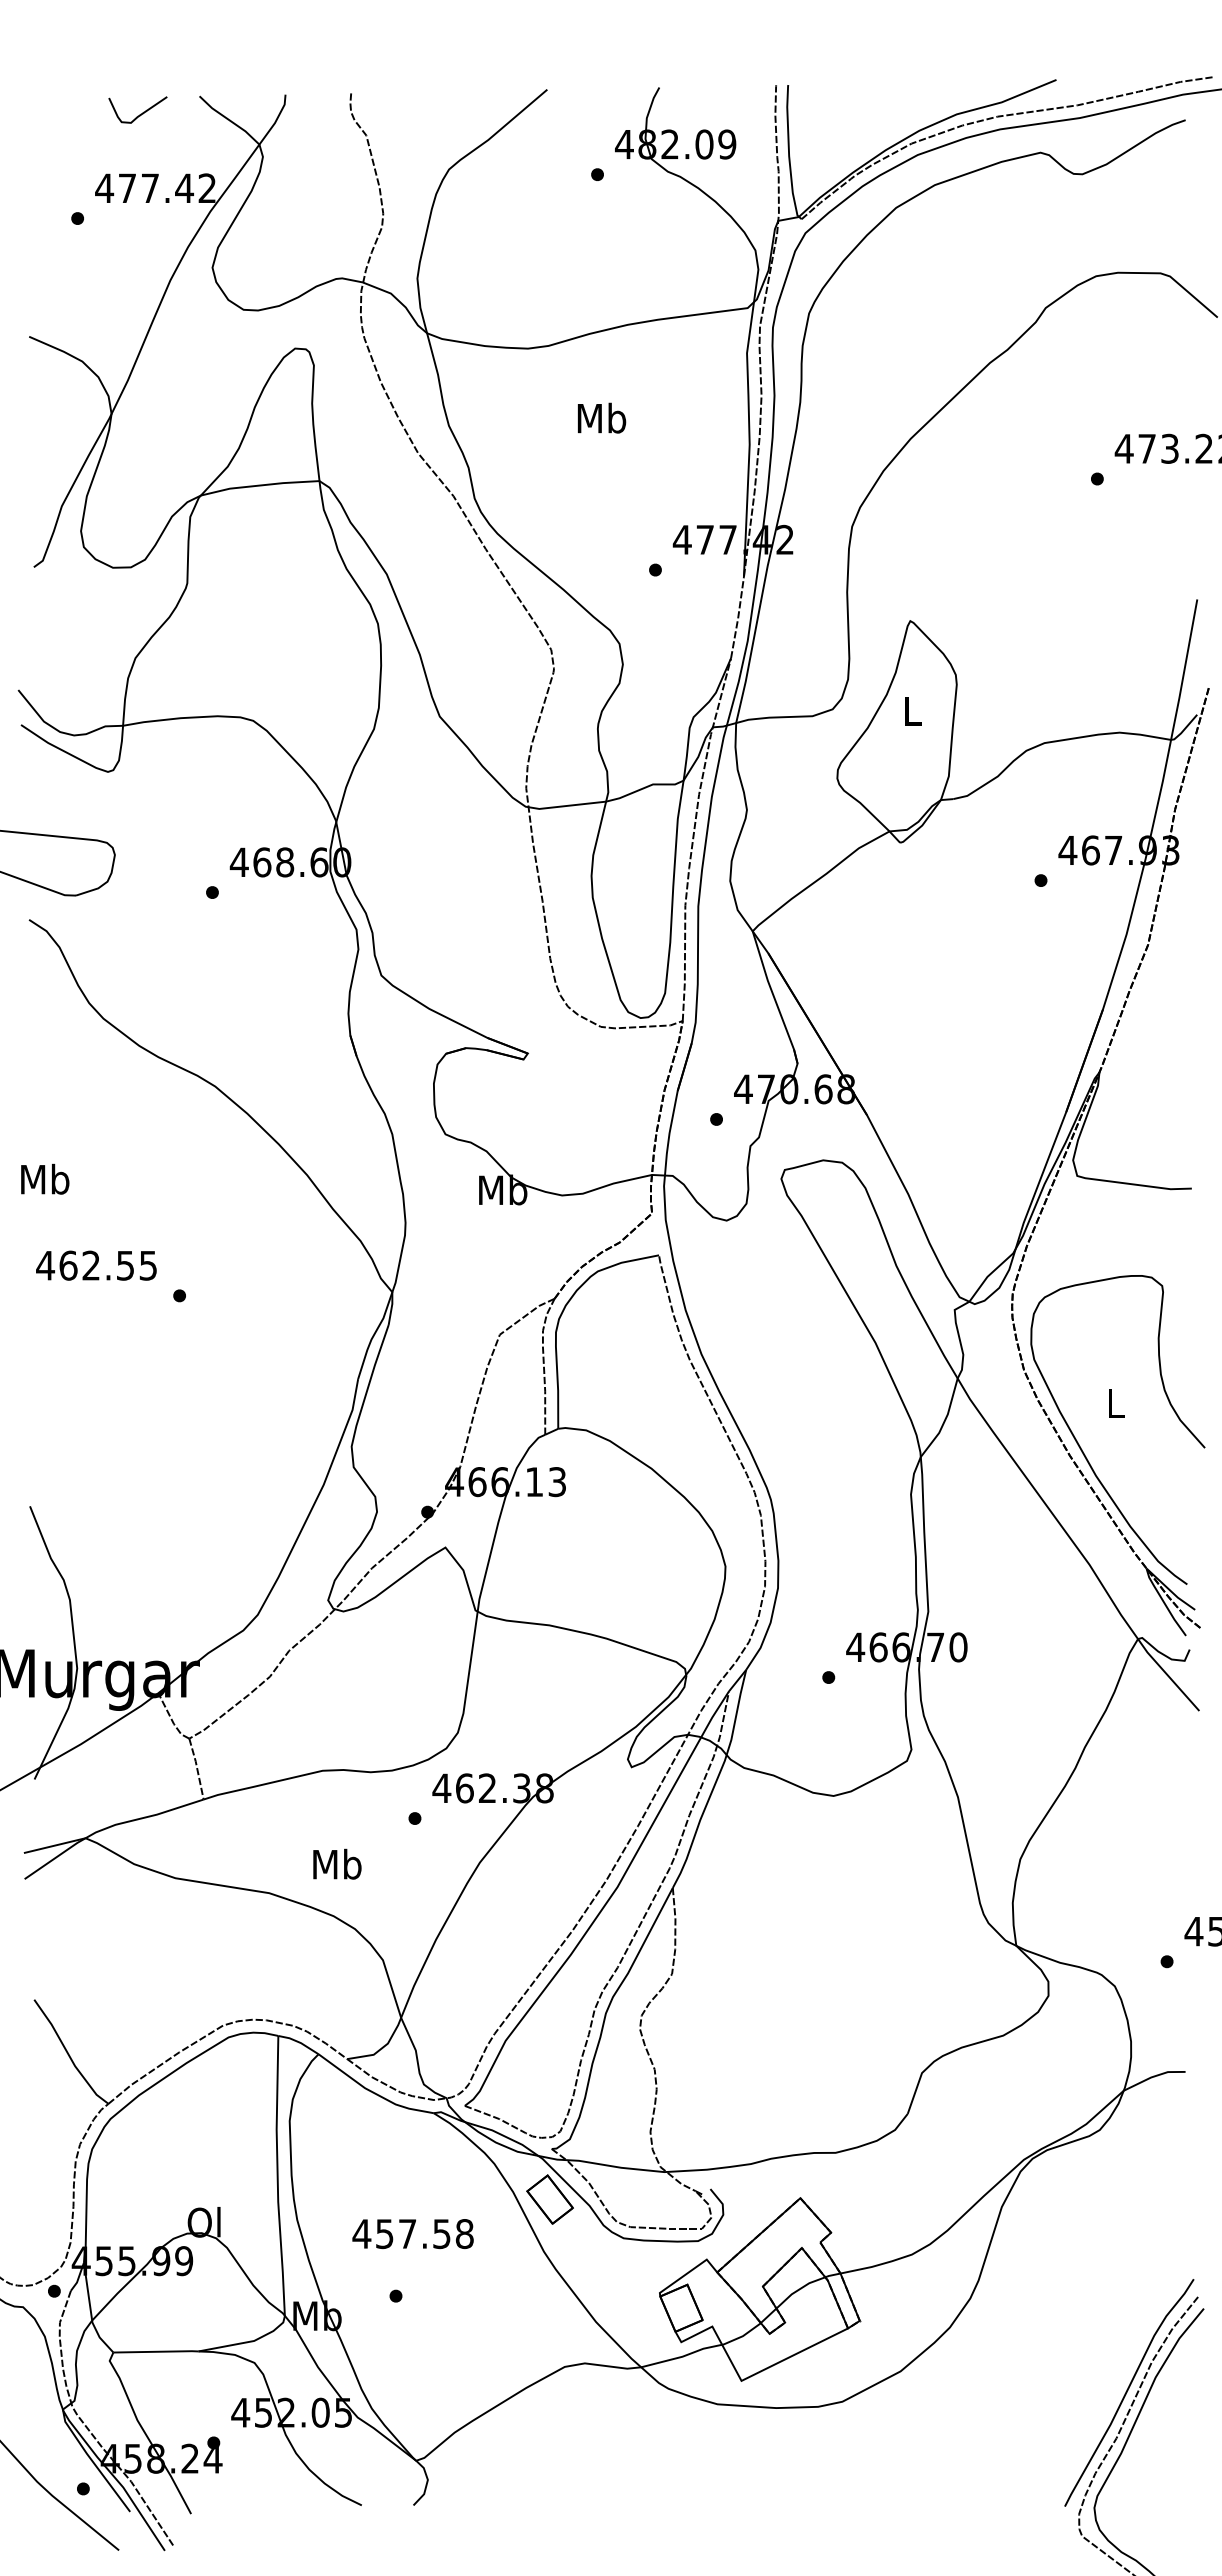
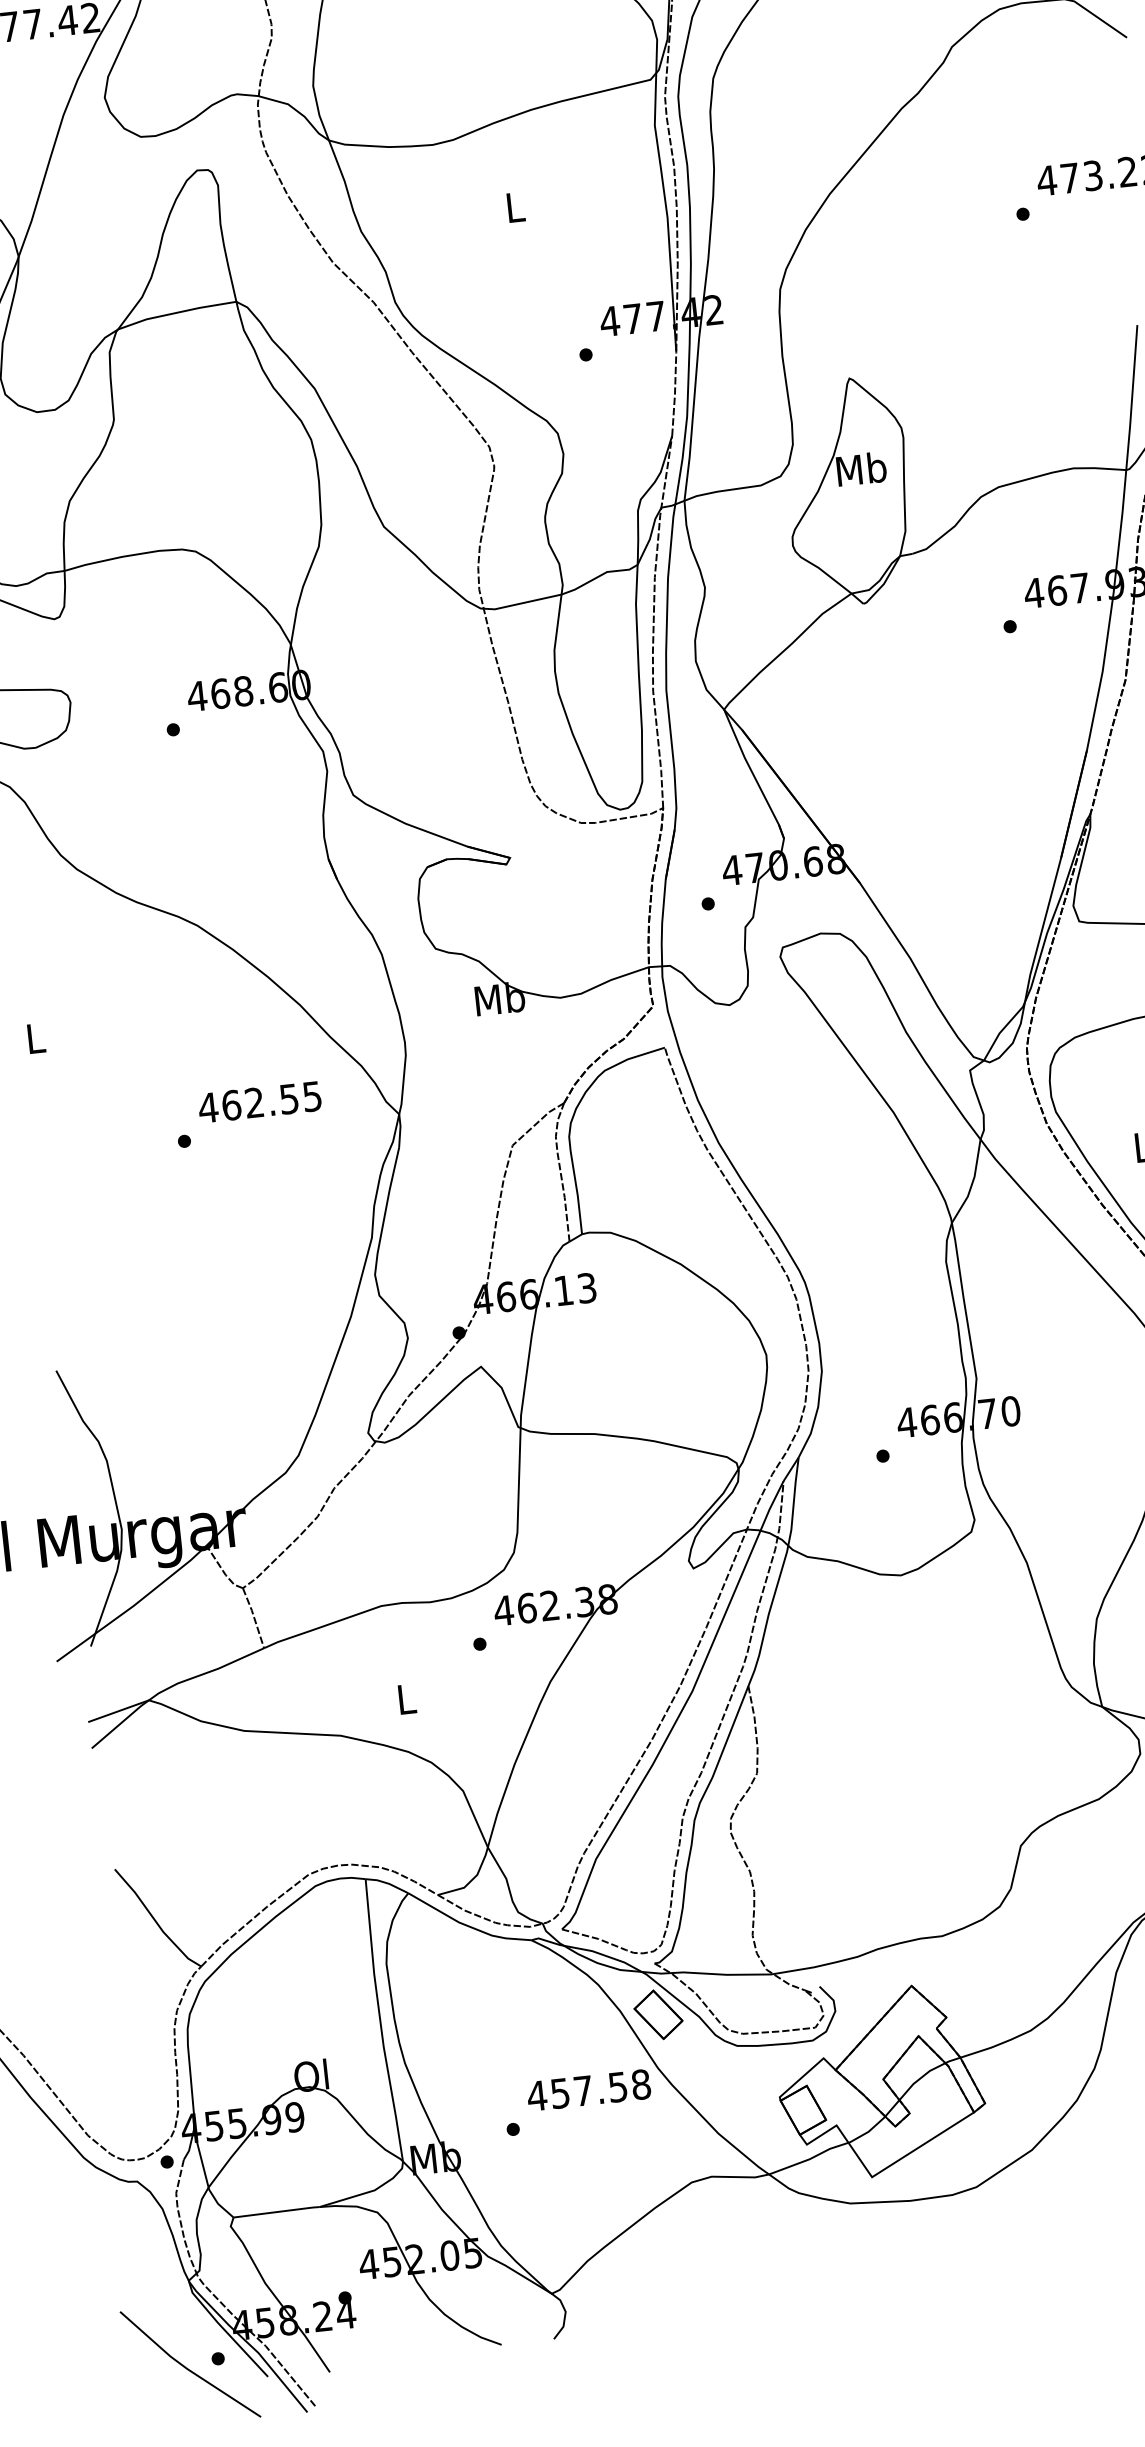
text: (601, 417) -> (514, 206), Mb -> L
text: (912, 710) -> (861, 468), L -> Mb
text: (45, 1178) -> (35, 1037), Mb -> L
text: (96, 1265) -> (259, 1102), moved
text: (337, 1863) -> (406, 1698), Mb -> L
text: (412, 2234) -> (588, 2090), moved

